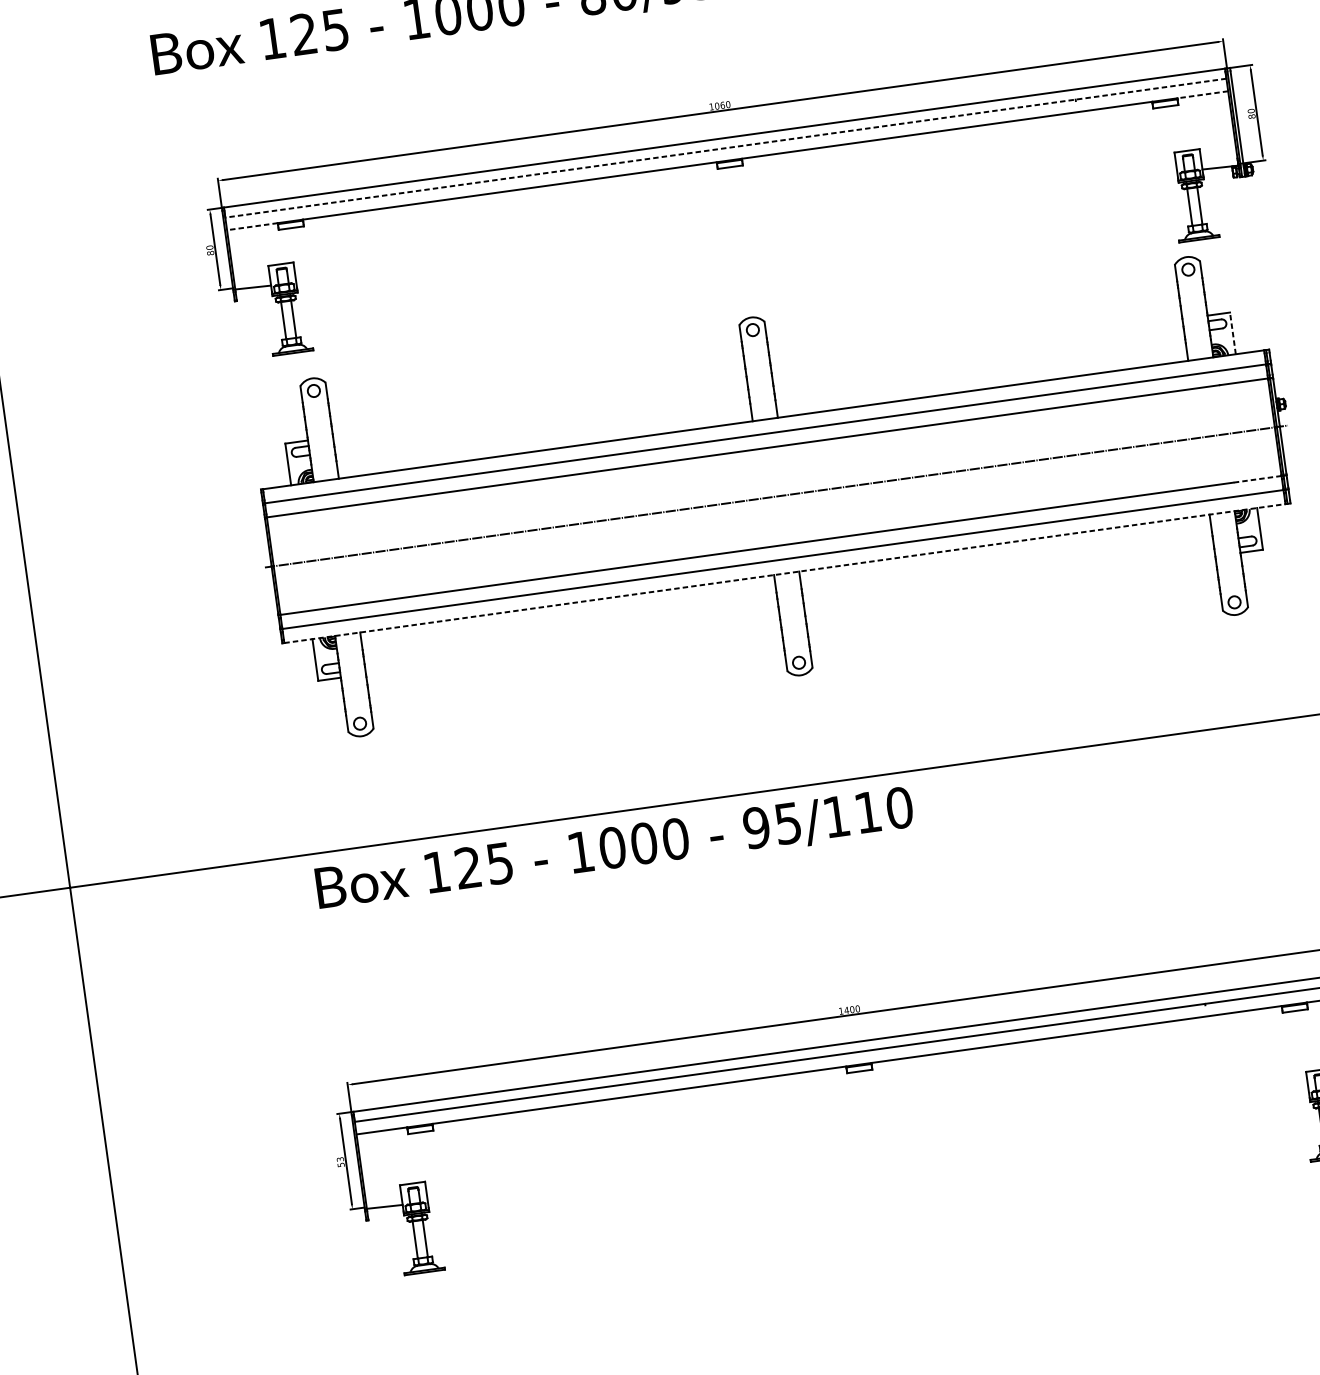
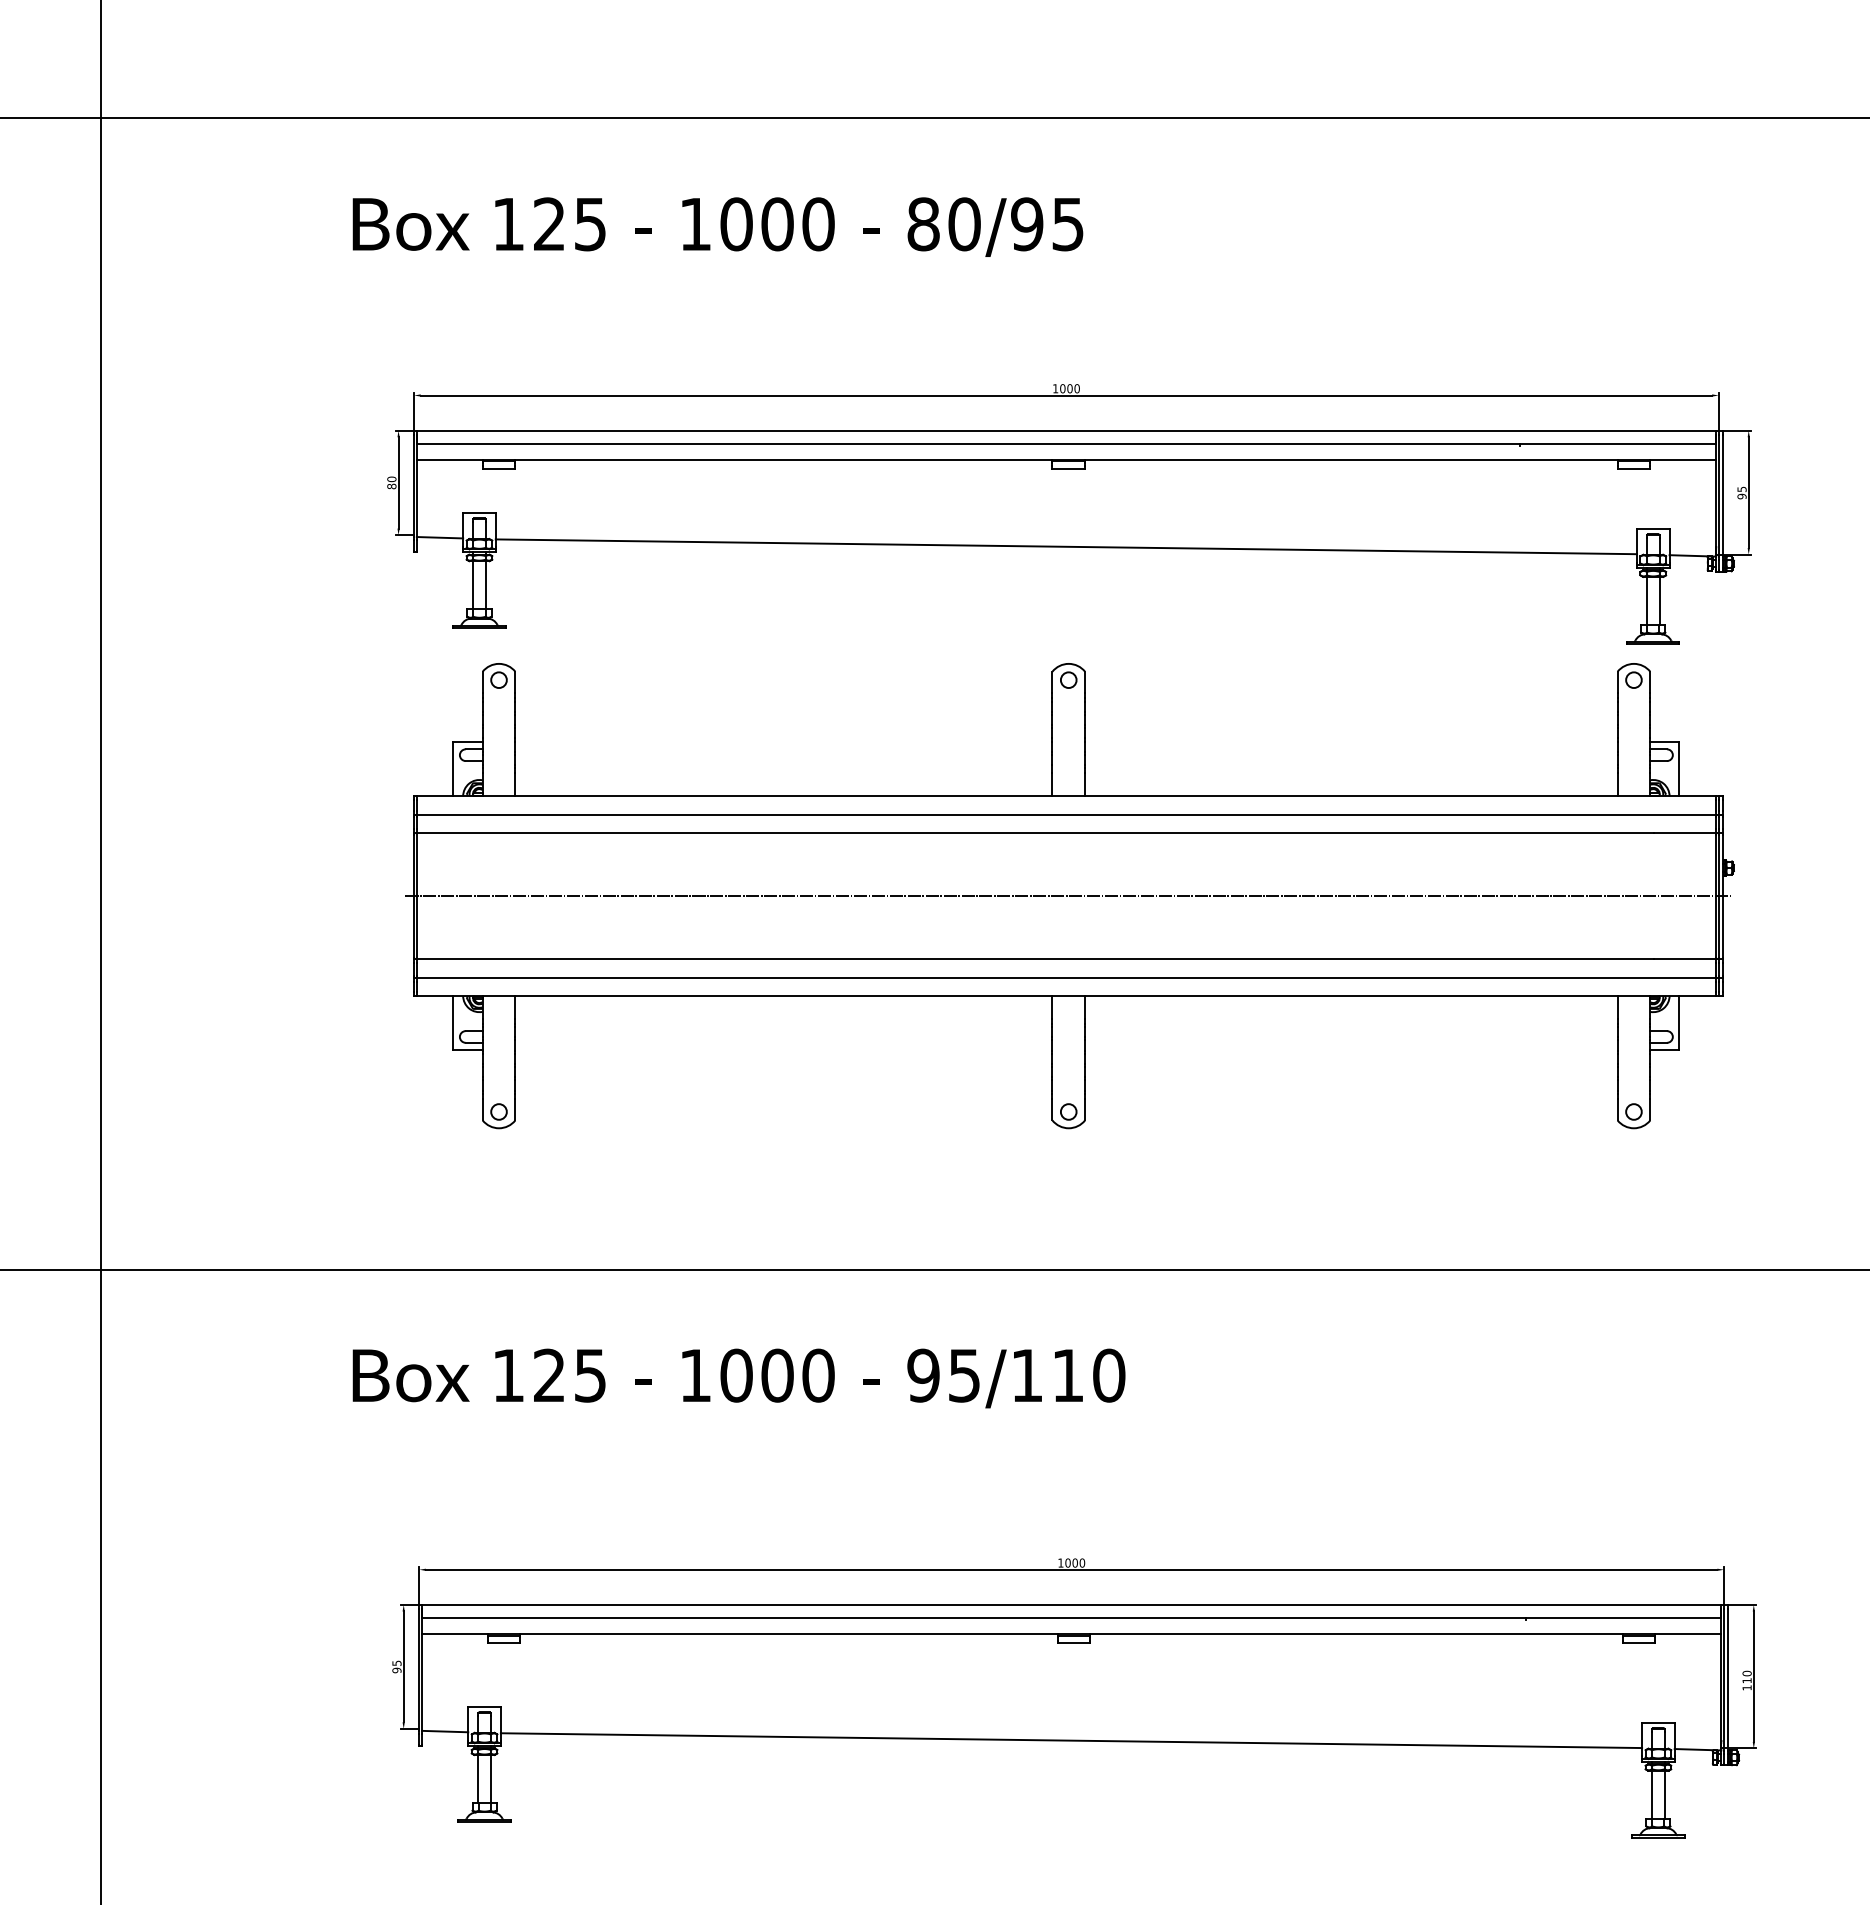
line: (1203, 95) -> (1683, 460), dashed -> solid
text: (722, 105) -> (1069, 388), 1060 -> 1000
text: (1251, 113) -> (1741, 492), 80 -> 95
line: (725, 147) -> (1066, 443), dashed -> solid
line: (252, 227) -> (449, 460), dashed -> solid
line: (736, 227) -> (1065, 546), added
line: (1232, 332) -> (1679, 768), dashed -> solid
line: (1257, 479) -> (1684, 959), dashed -> solid
line: (784, 573) -> (1066, 995), dashed -> solid
text: (614, 849) -> (738, 1378), moved
text: (846, 1010) -> (1067, 1562), 1400 -> 1000
line: (868, 1146) -> (1071, 1740), added
text: (340, 1161) -> (396, 1666), 53 -> 95

